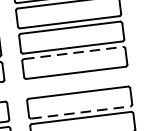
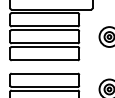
line: (74, 53) -> (45, 47), dashed -> solid
line: (81, 111) -> (45, 86), dashed -> solid

